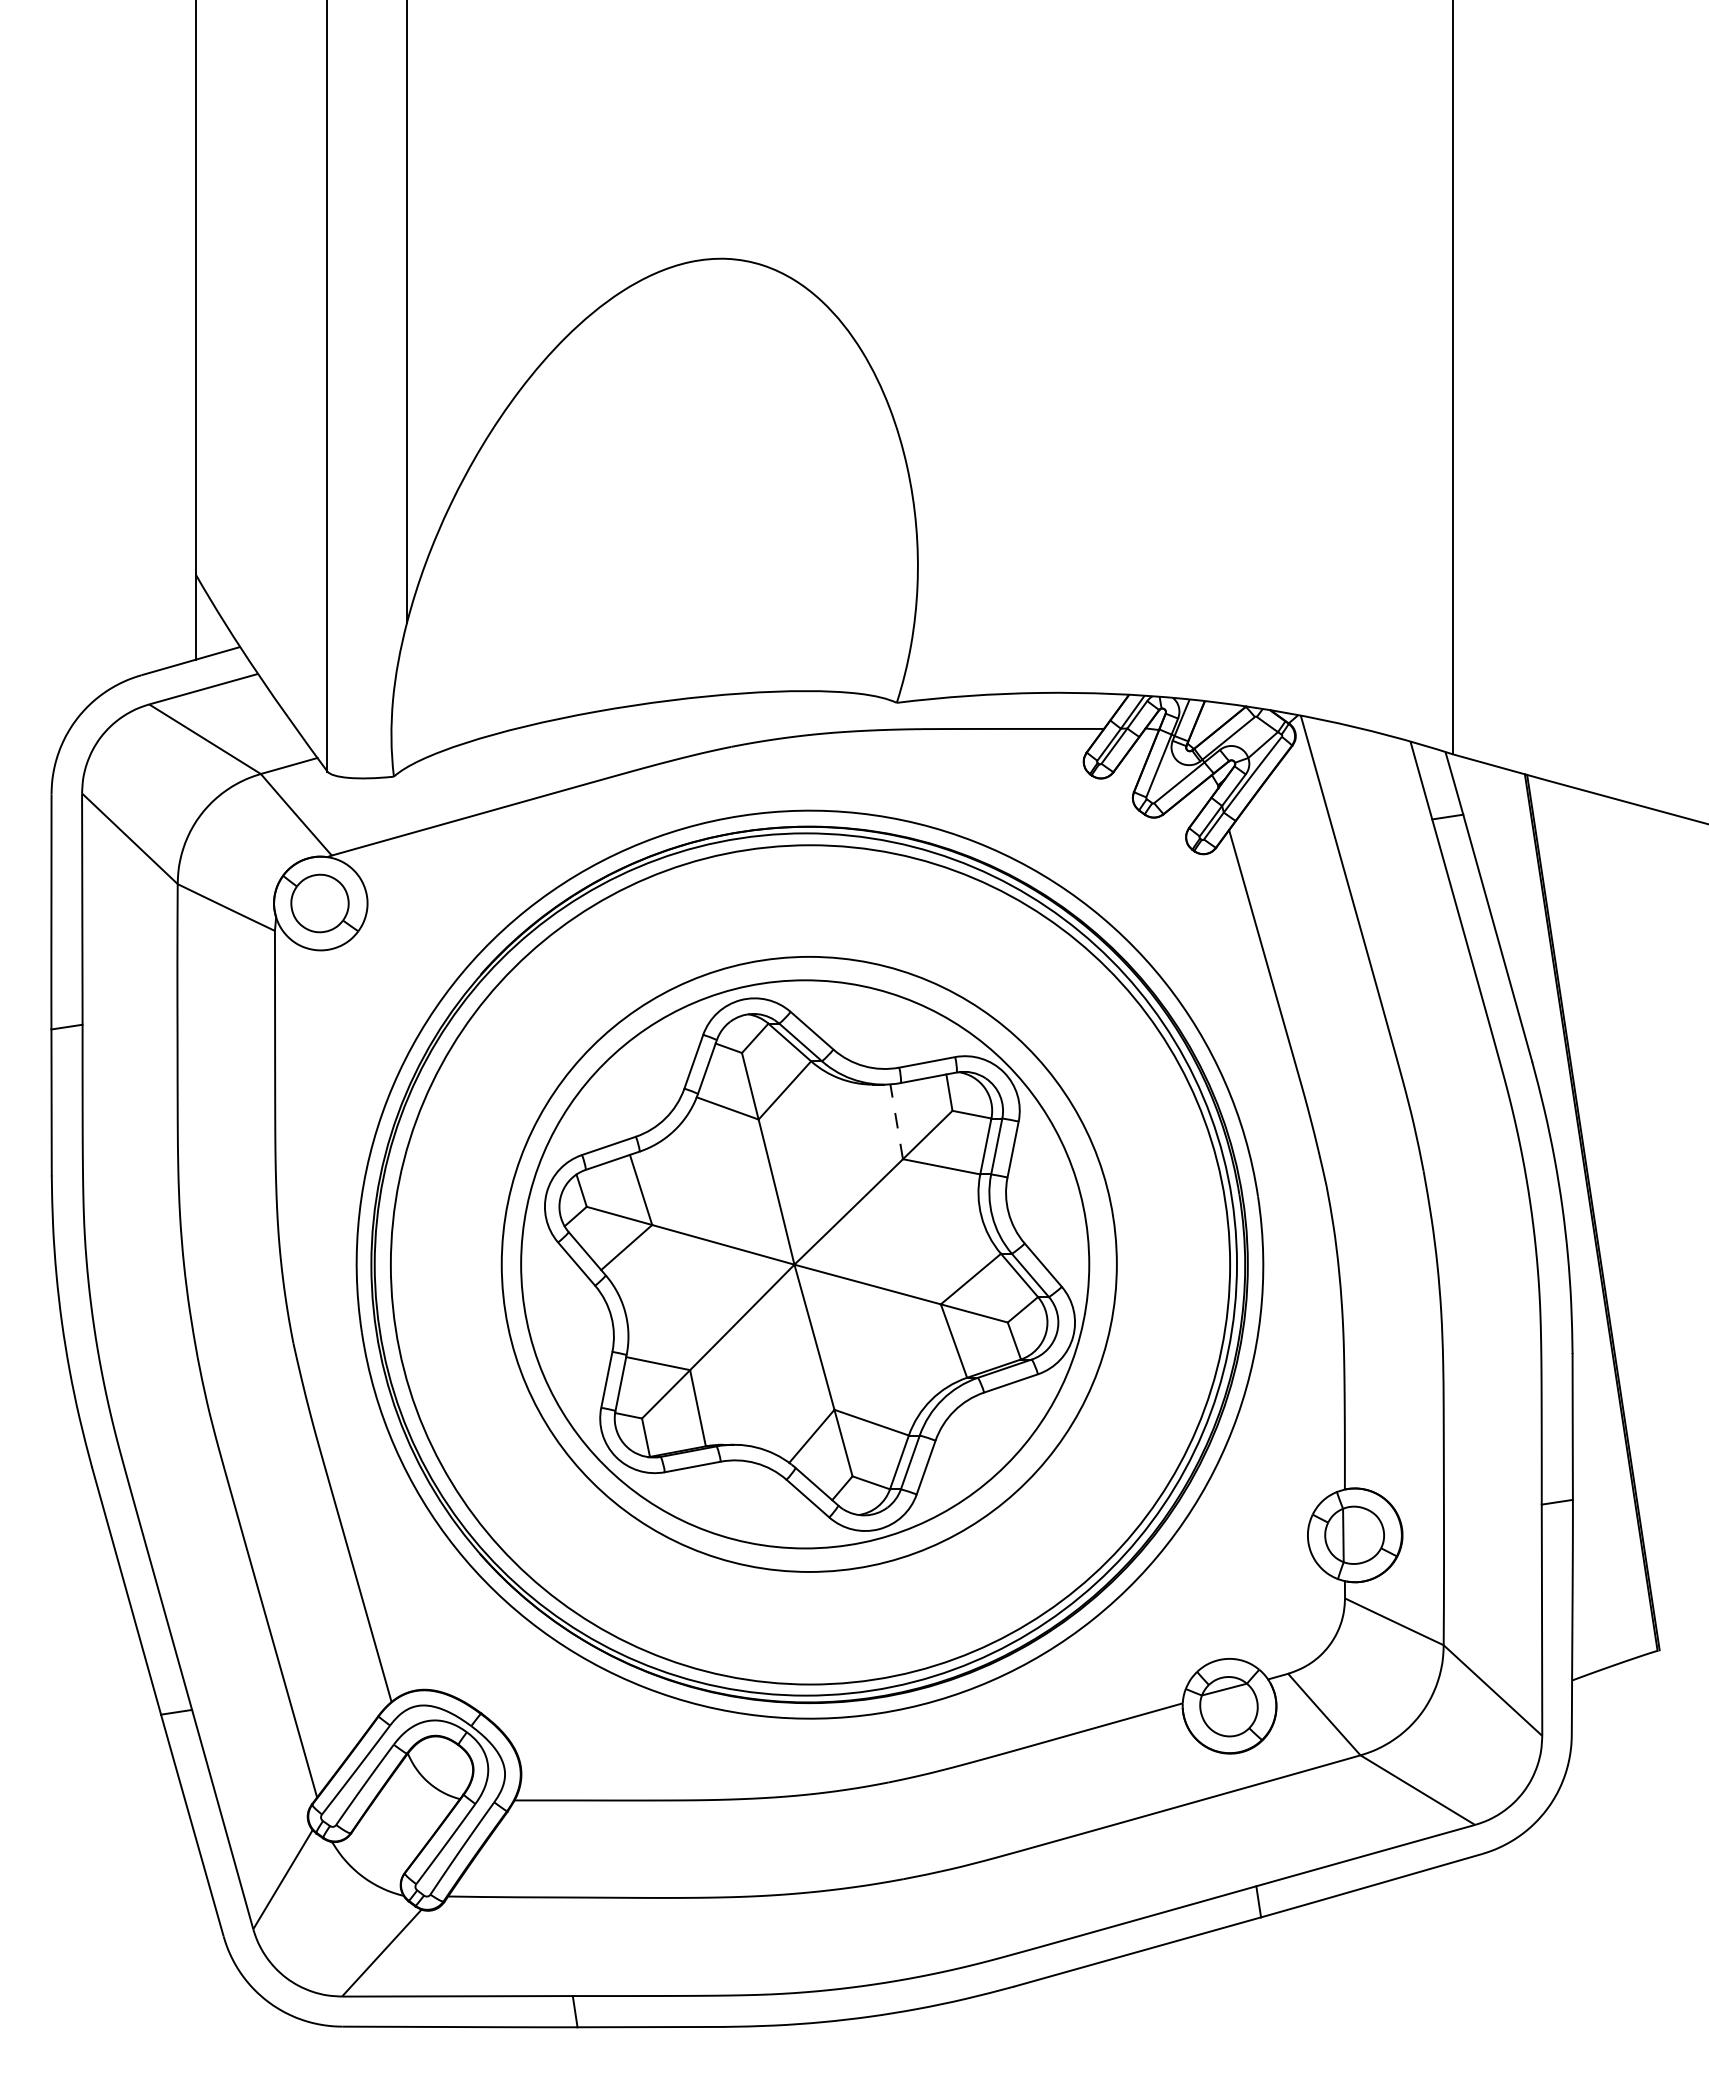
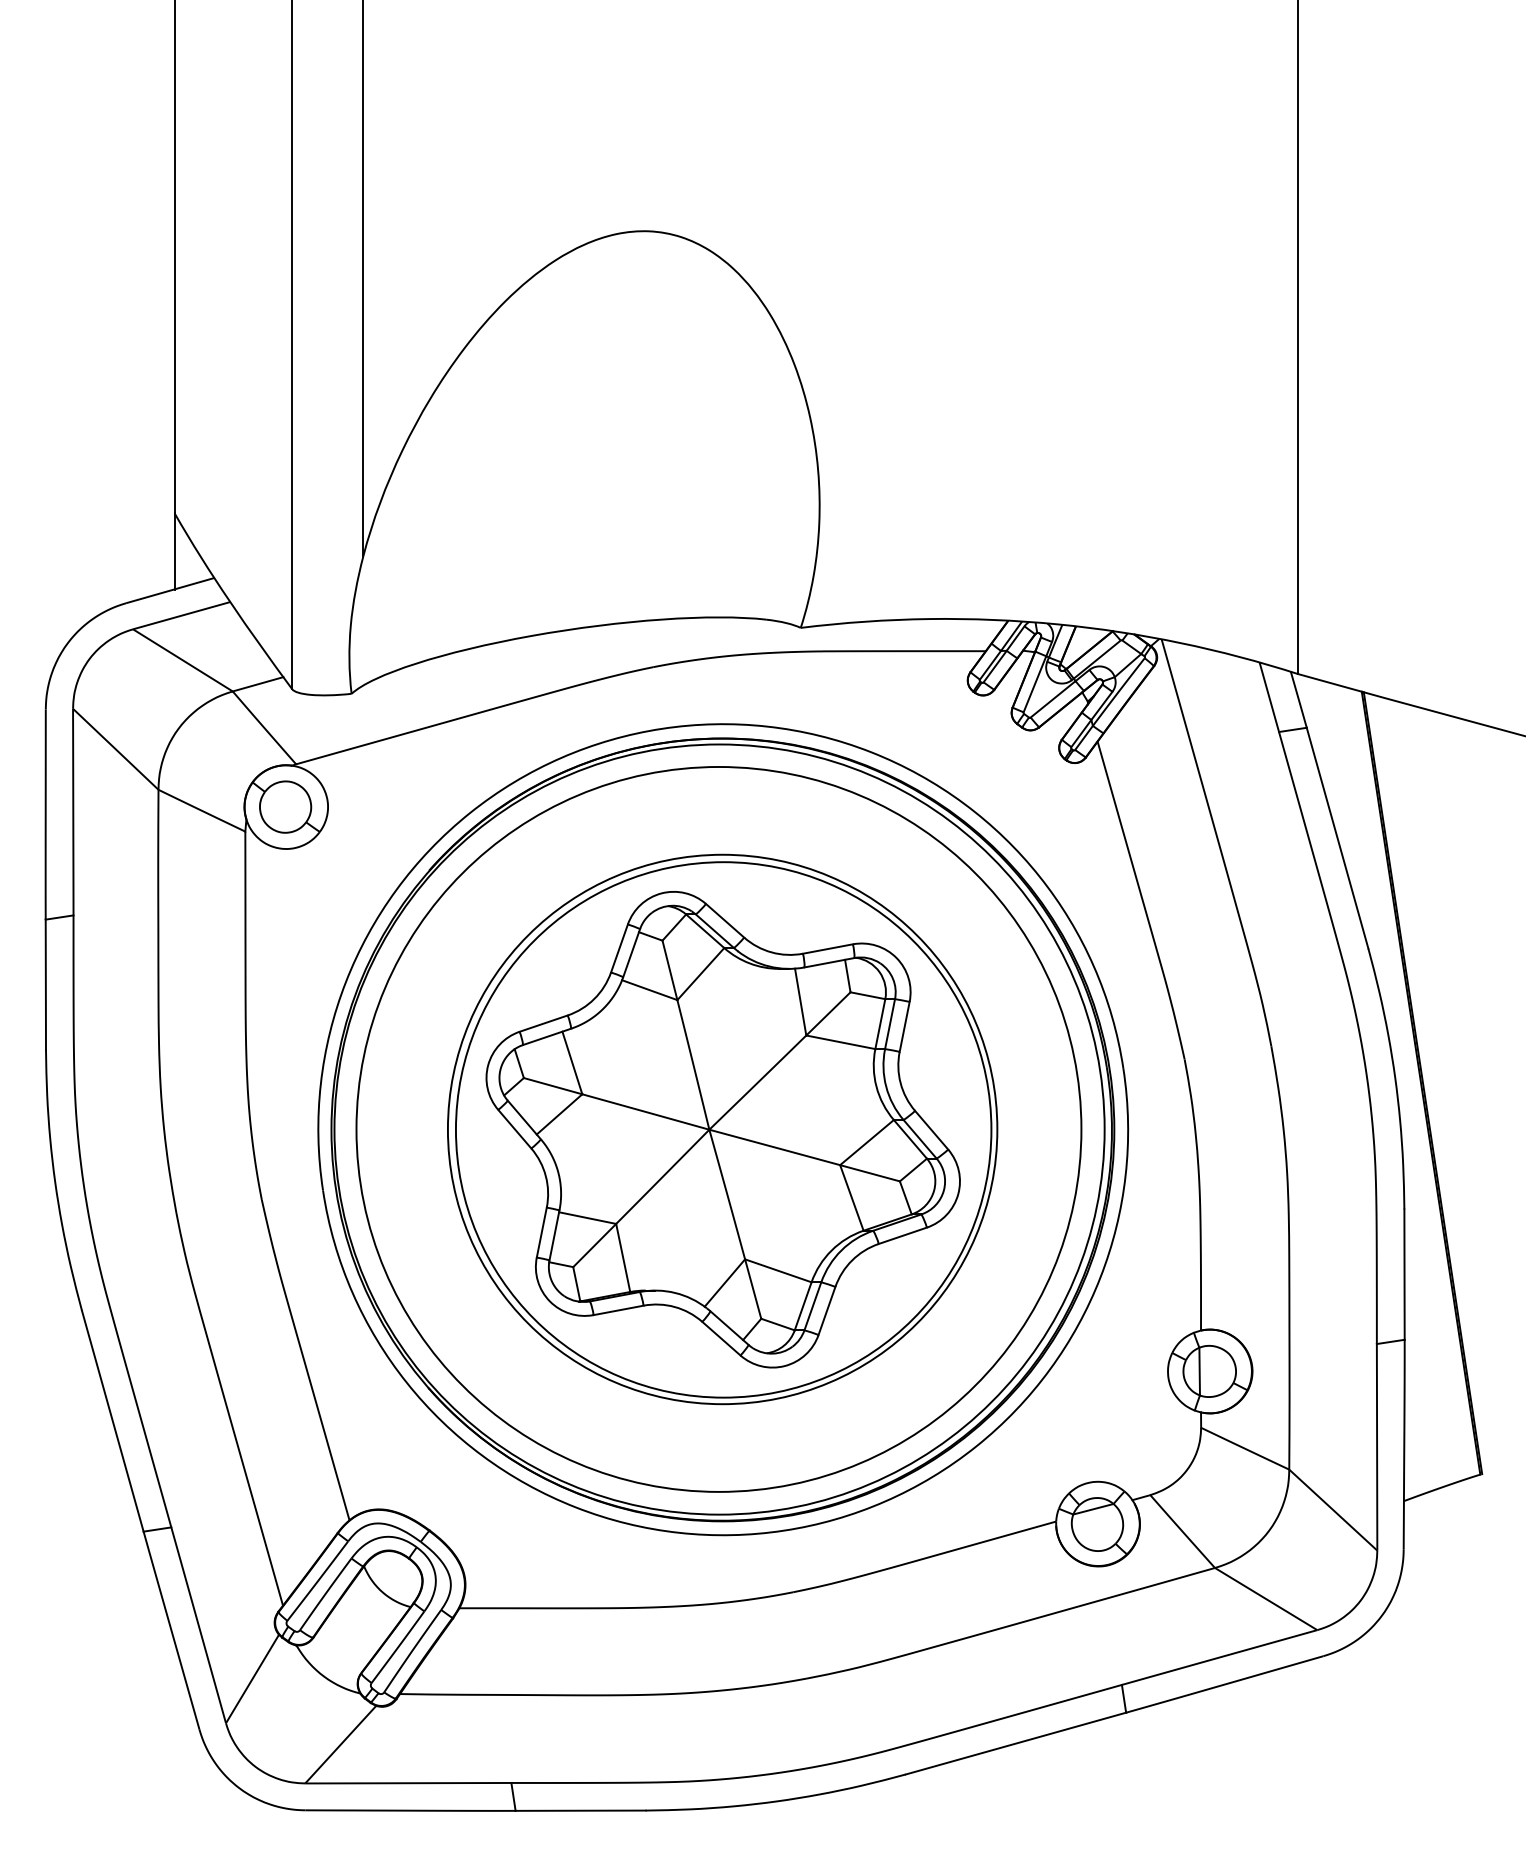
line: (896, 1121) -> (800, 1001), dashed -> solid
circle: (805, 1264) -> (719, 1129), size x1.43
circle: (810, 1264) -> (723, 1129), size x0.71

